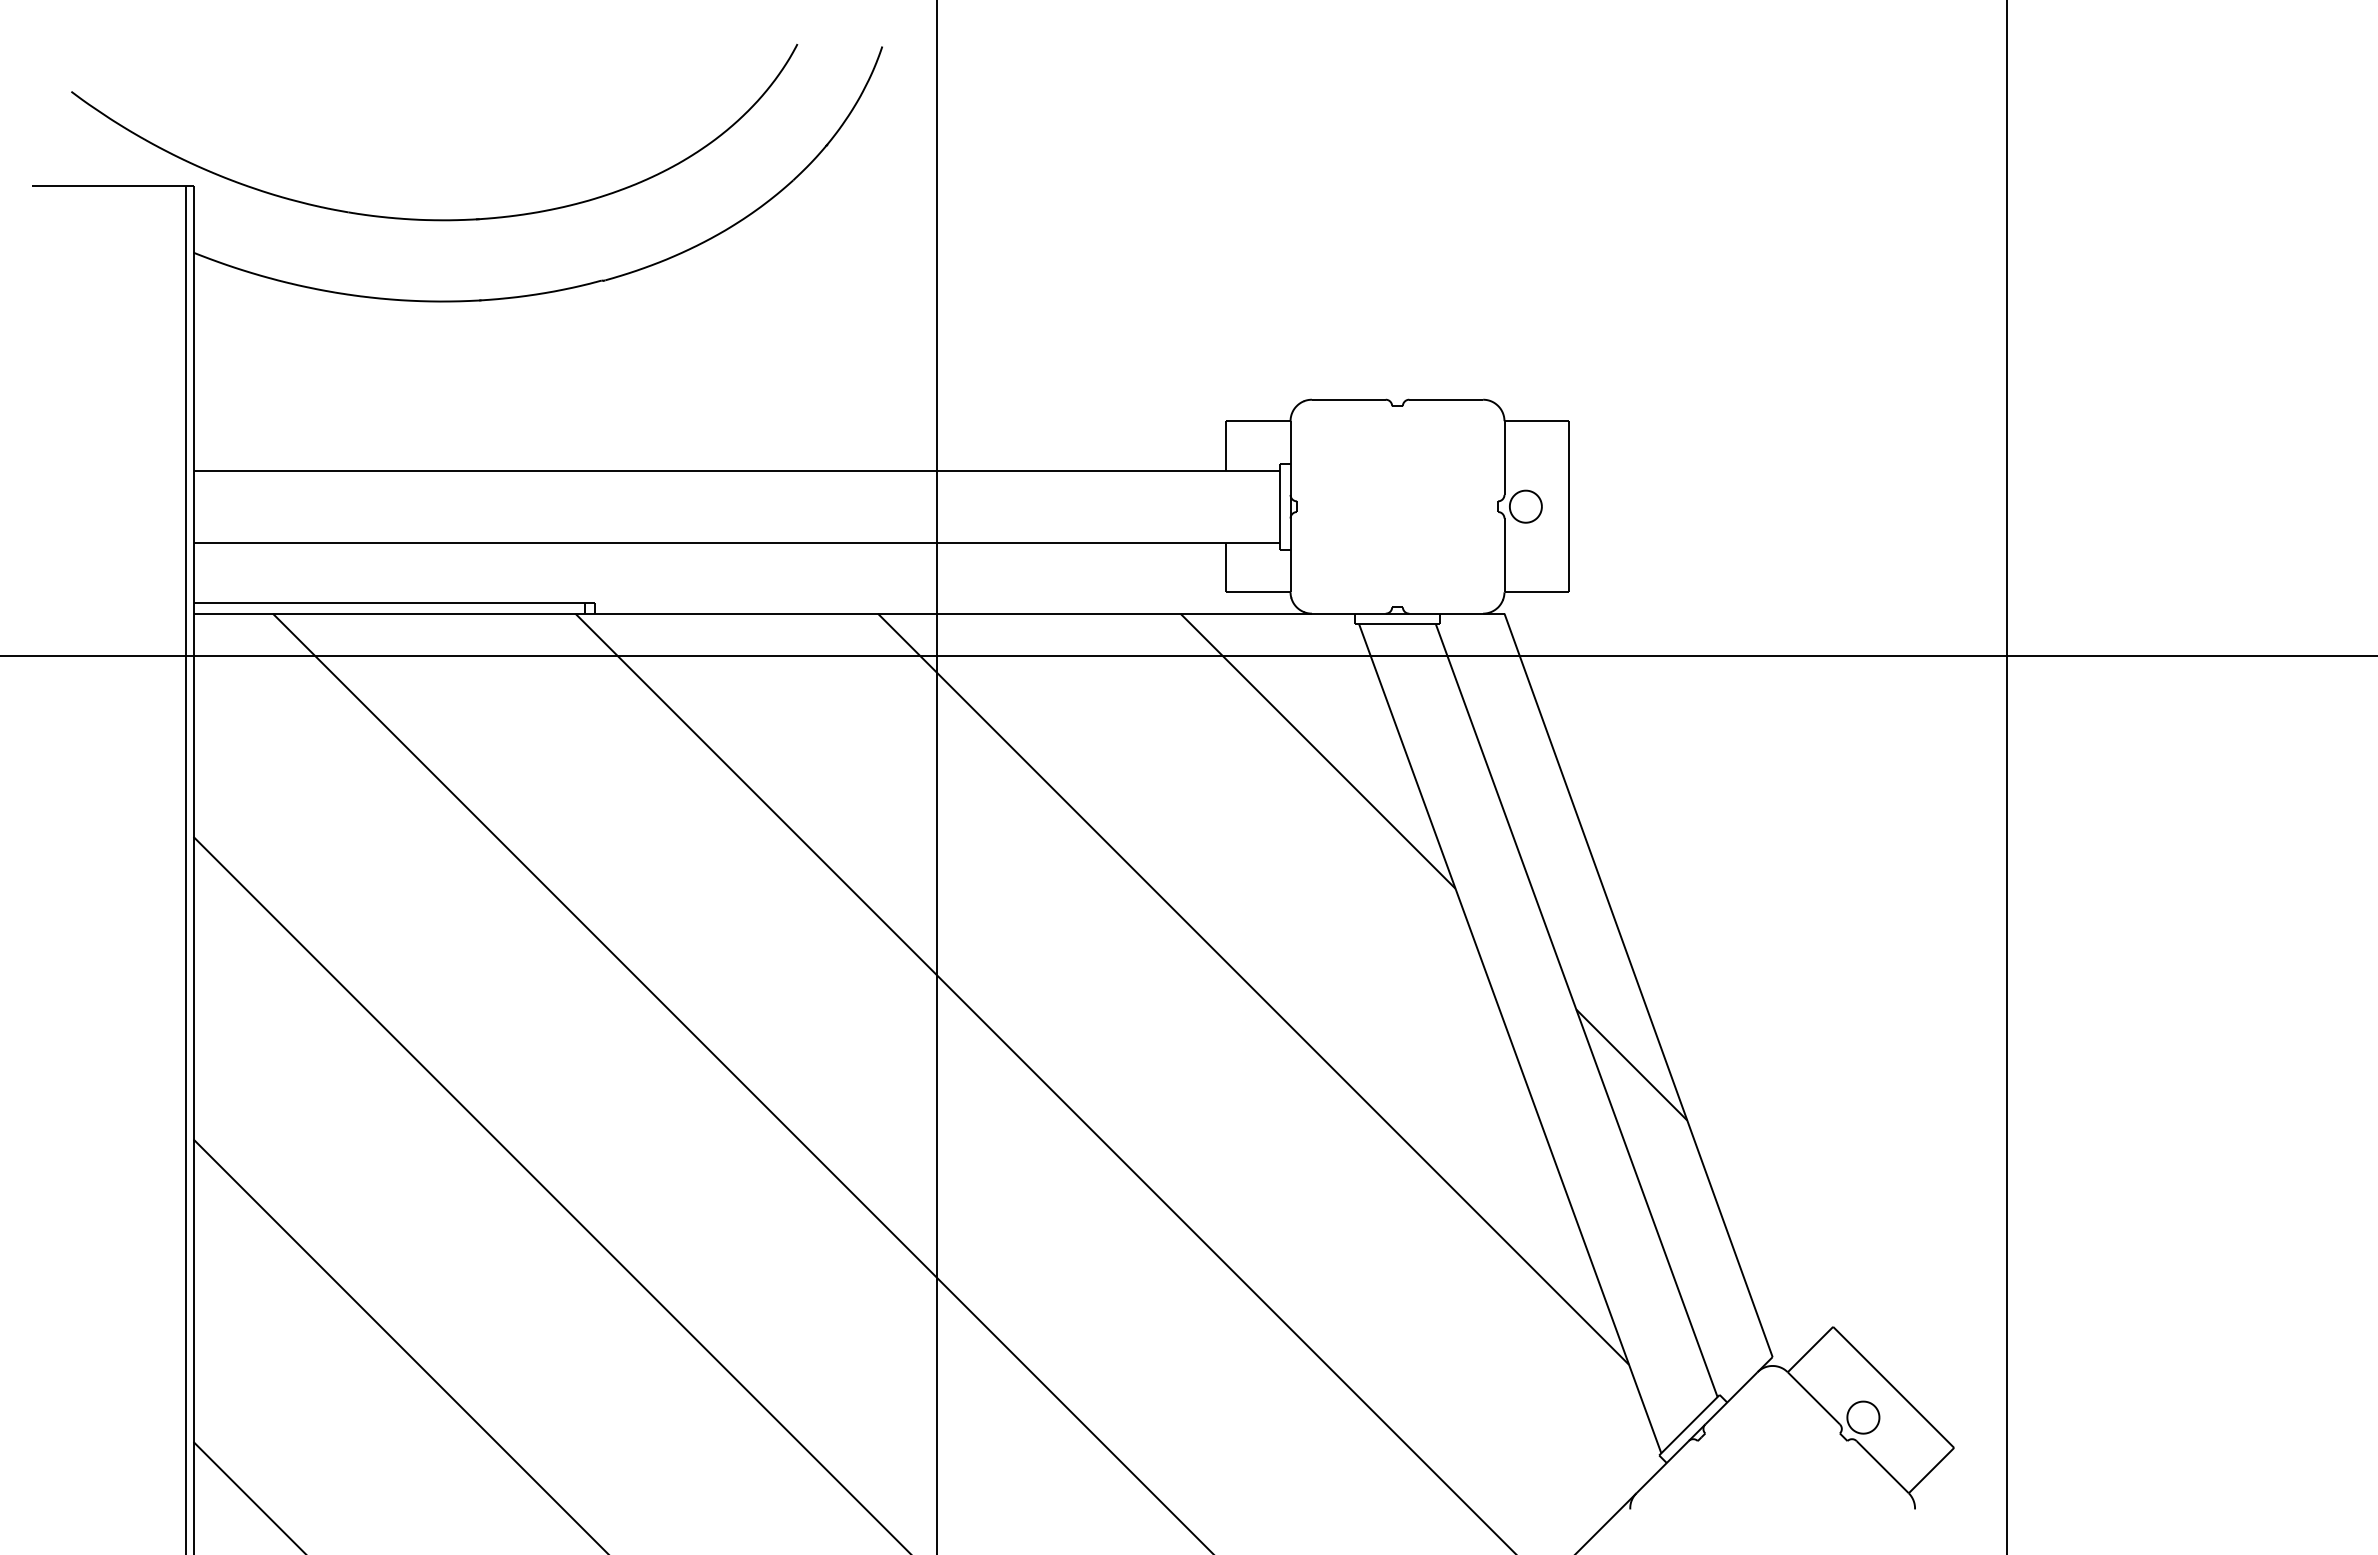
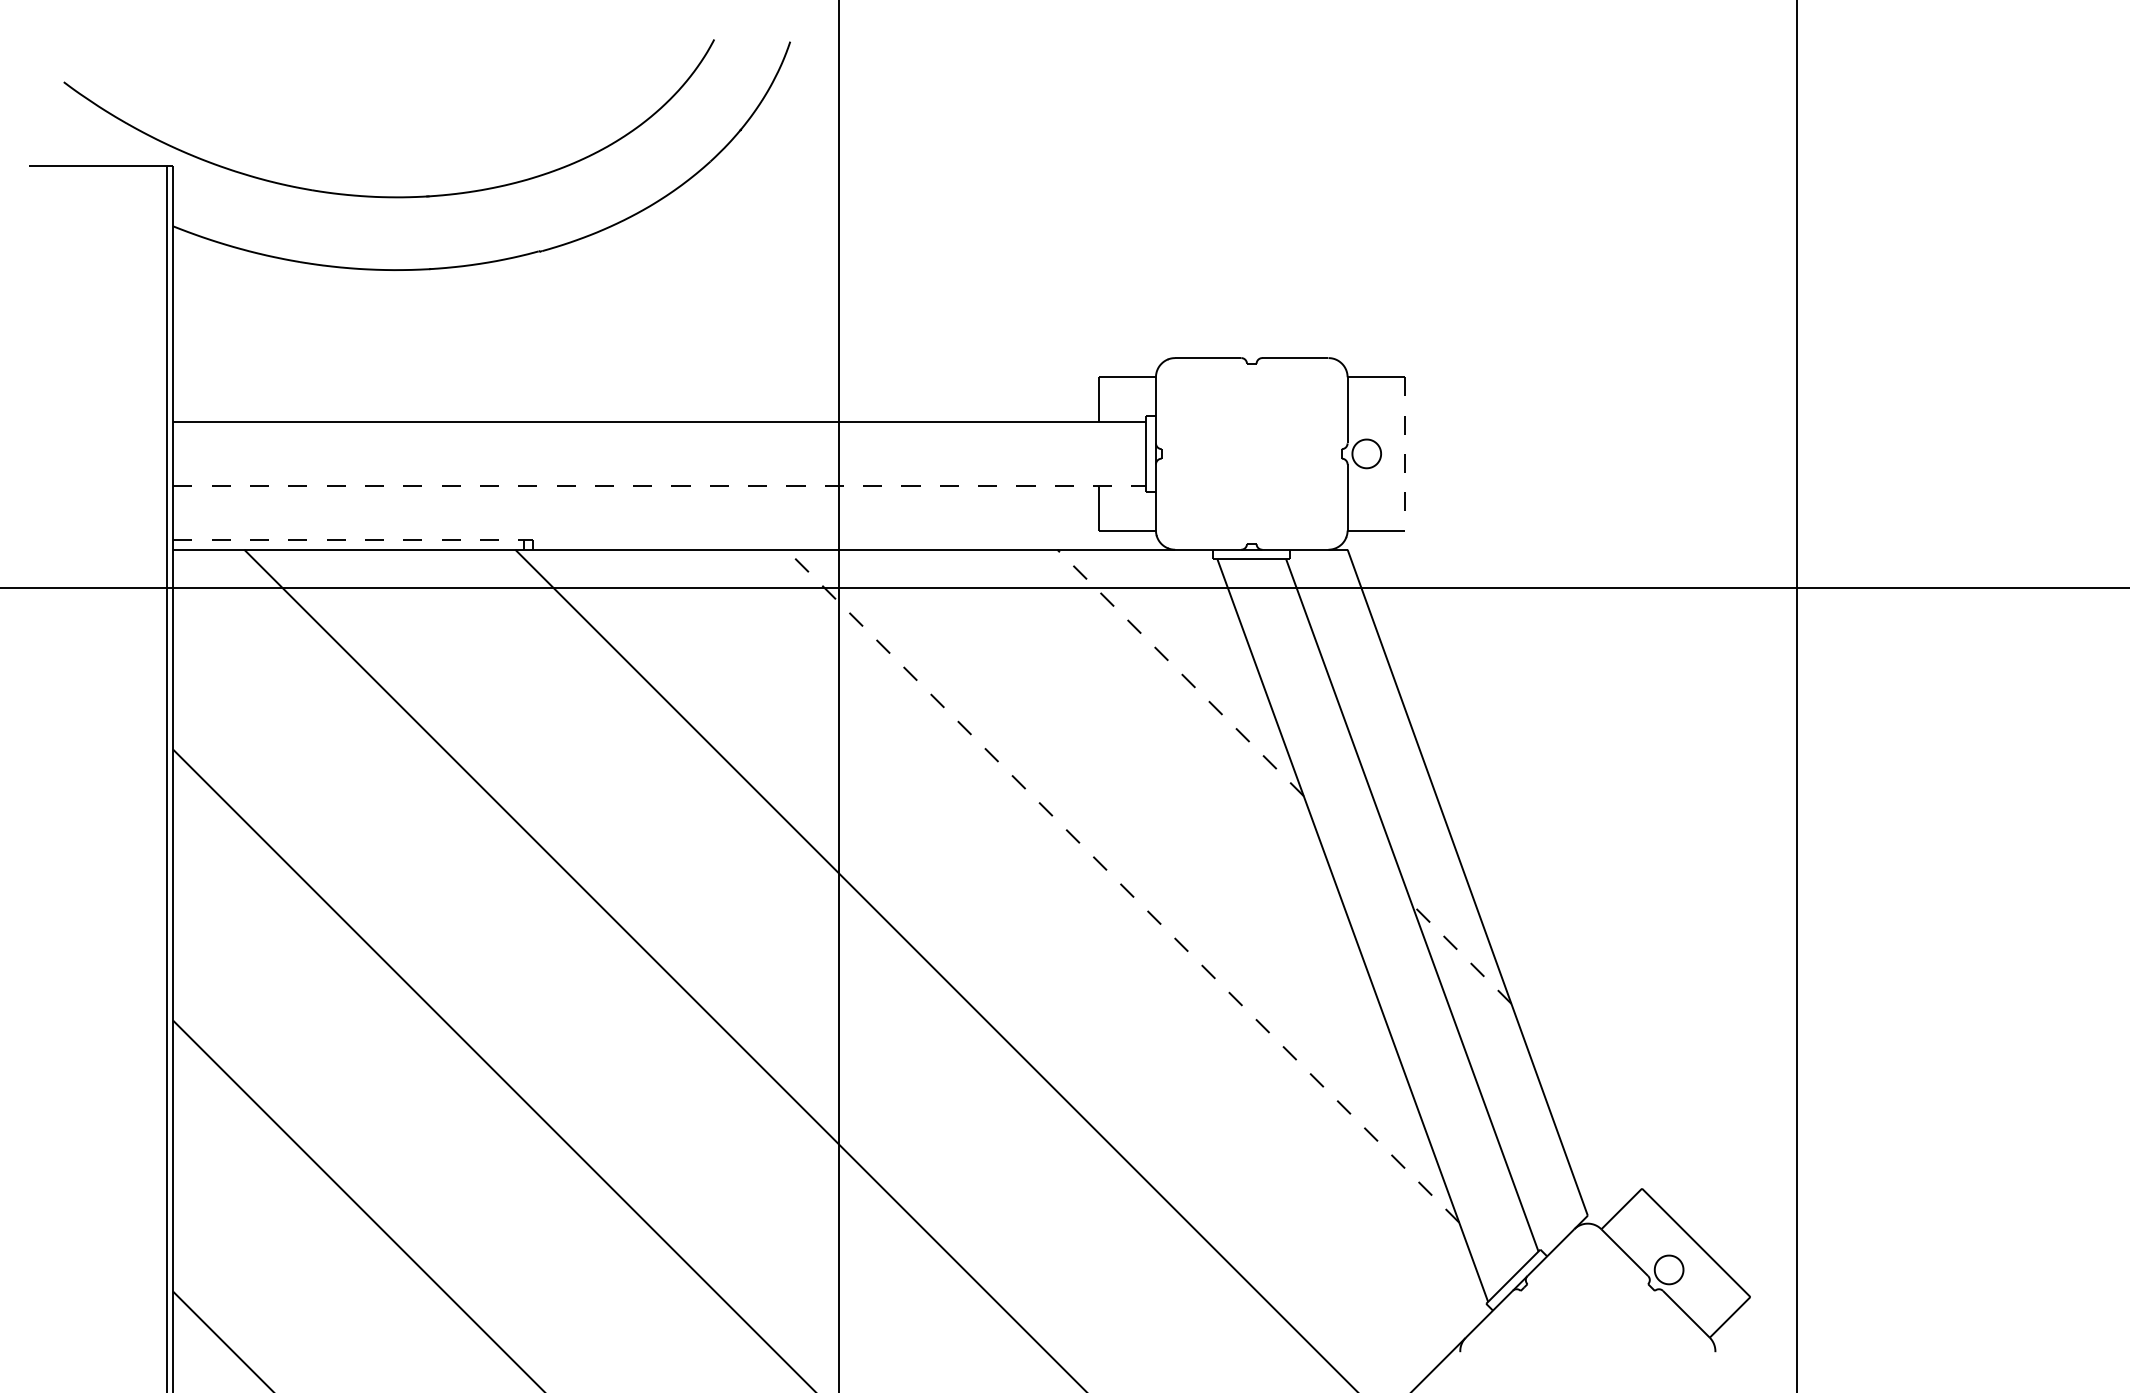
line: (1569, 506) -> (1405, 453), solid -> dashed
line: (736, 543) -> (659, 486), solid -> dashed
line: (389, 603) -> (348, 540), solid -> dashed
line: (1317, 750) -> (1180, 672), solid -> dashed
line: (1253, 989) -> (1122, 886), solid -> dashed
line: (1631, 1064) -> (1461, 953), solid -> dashed

